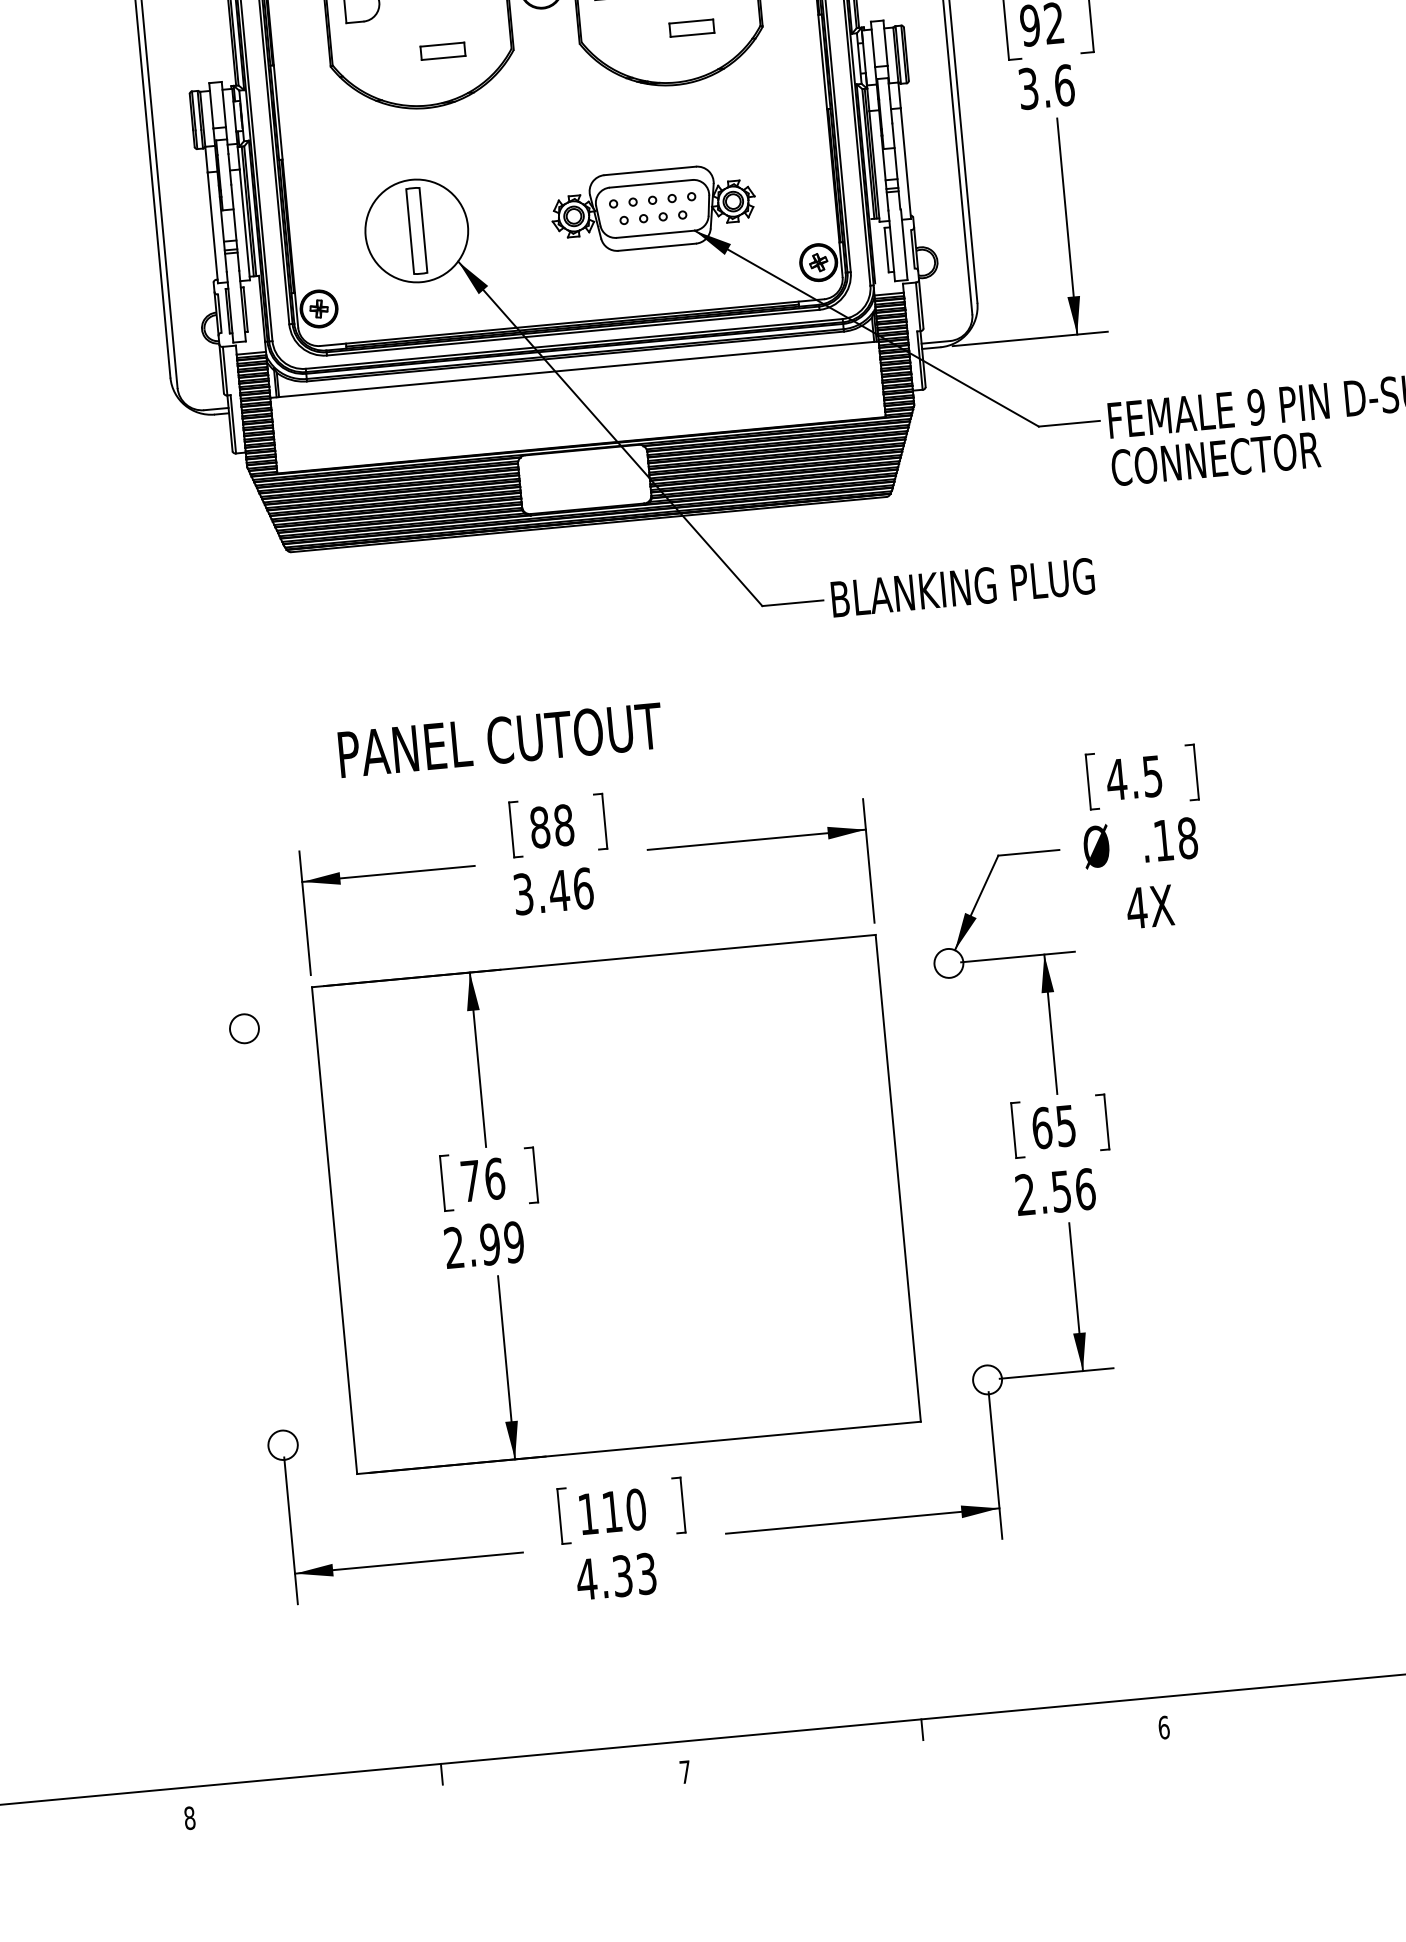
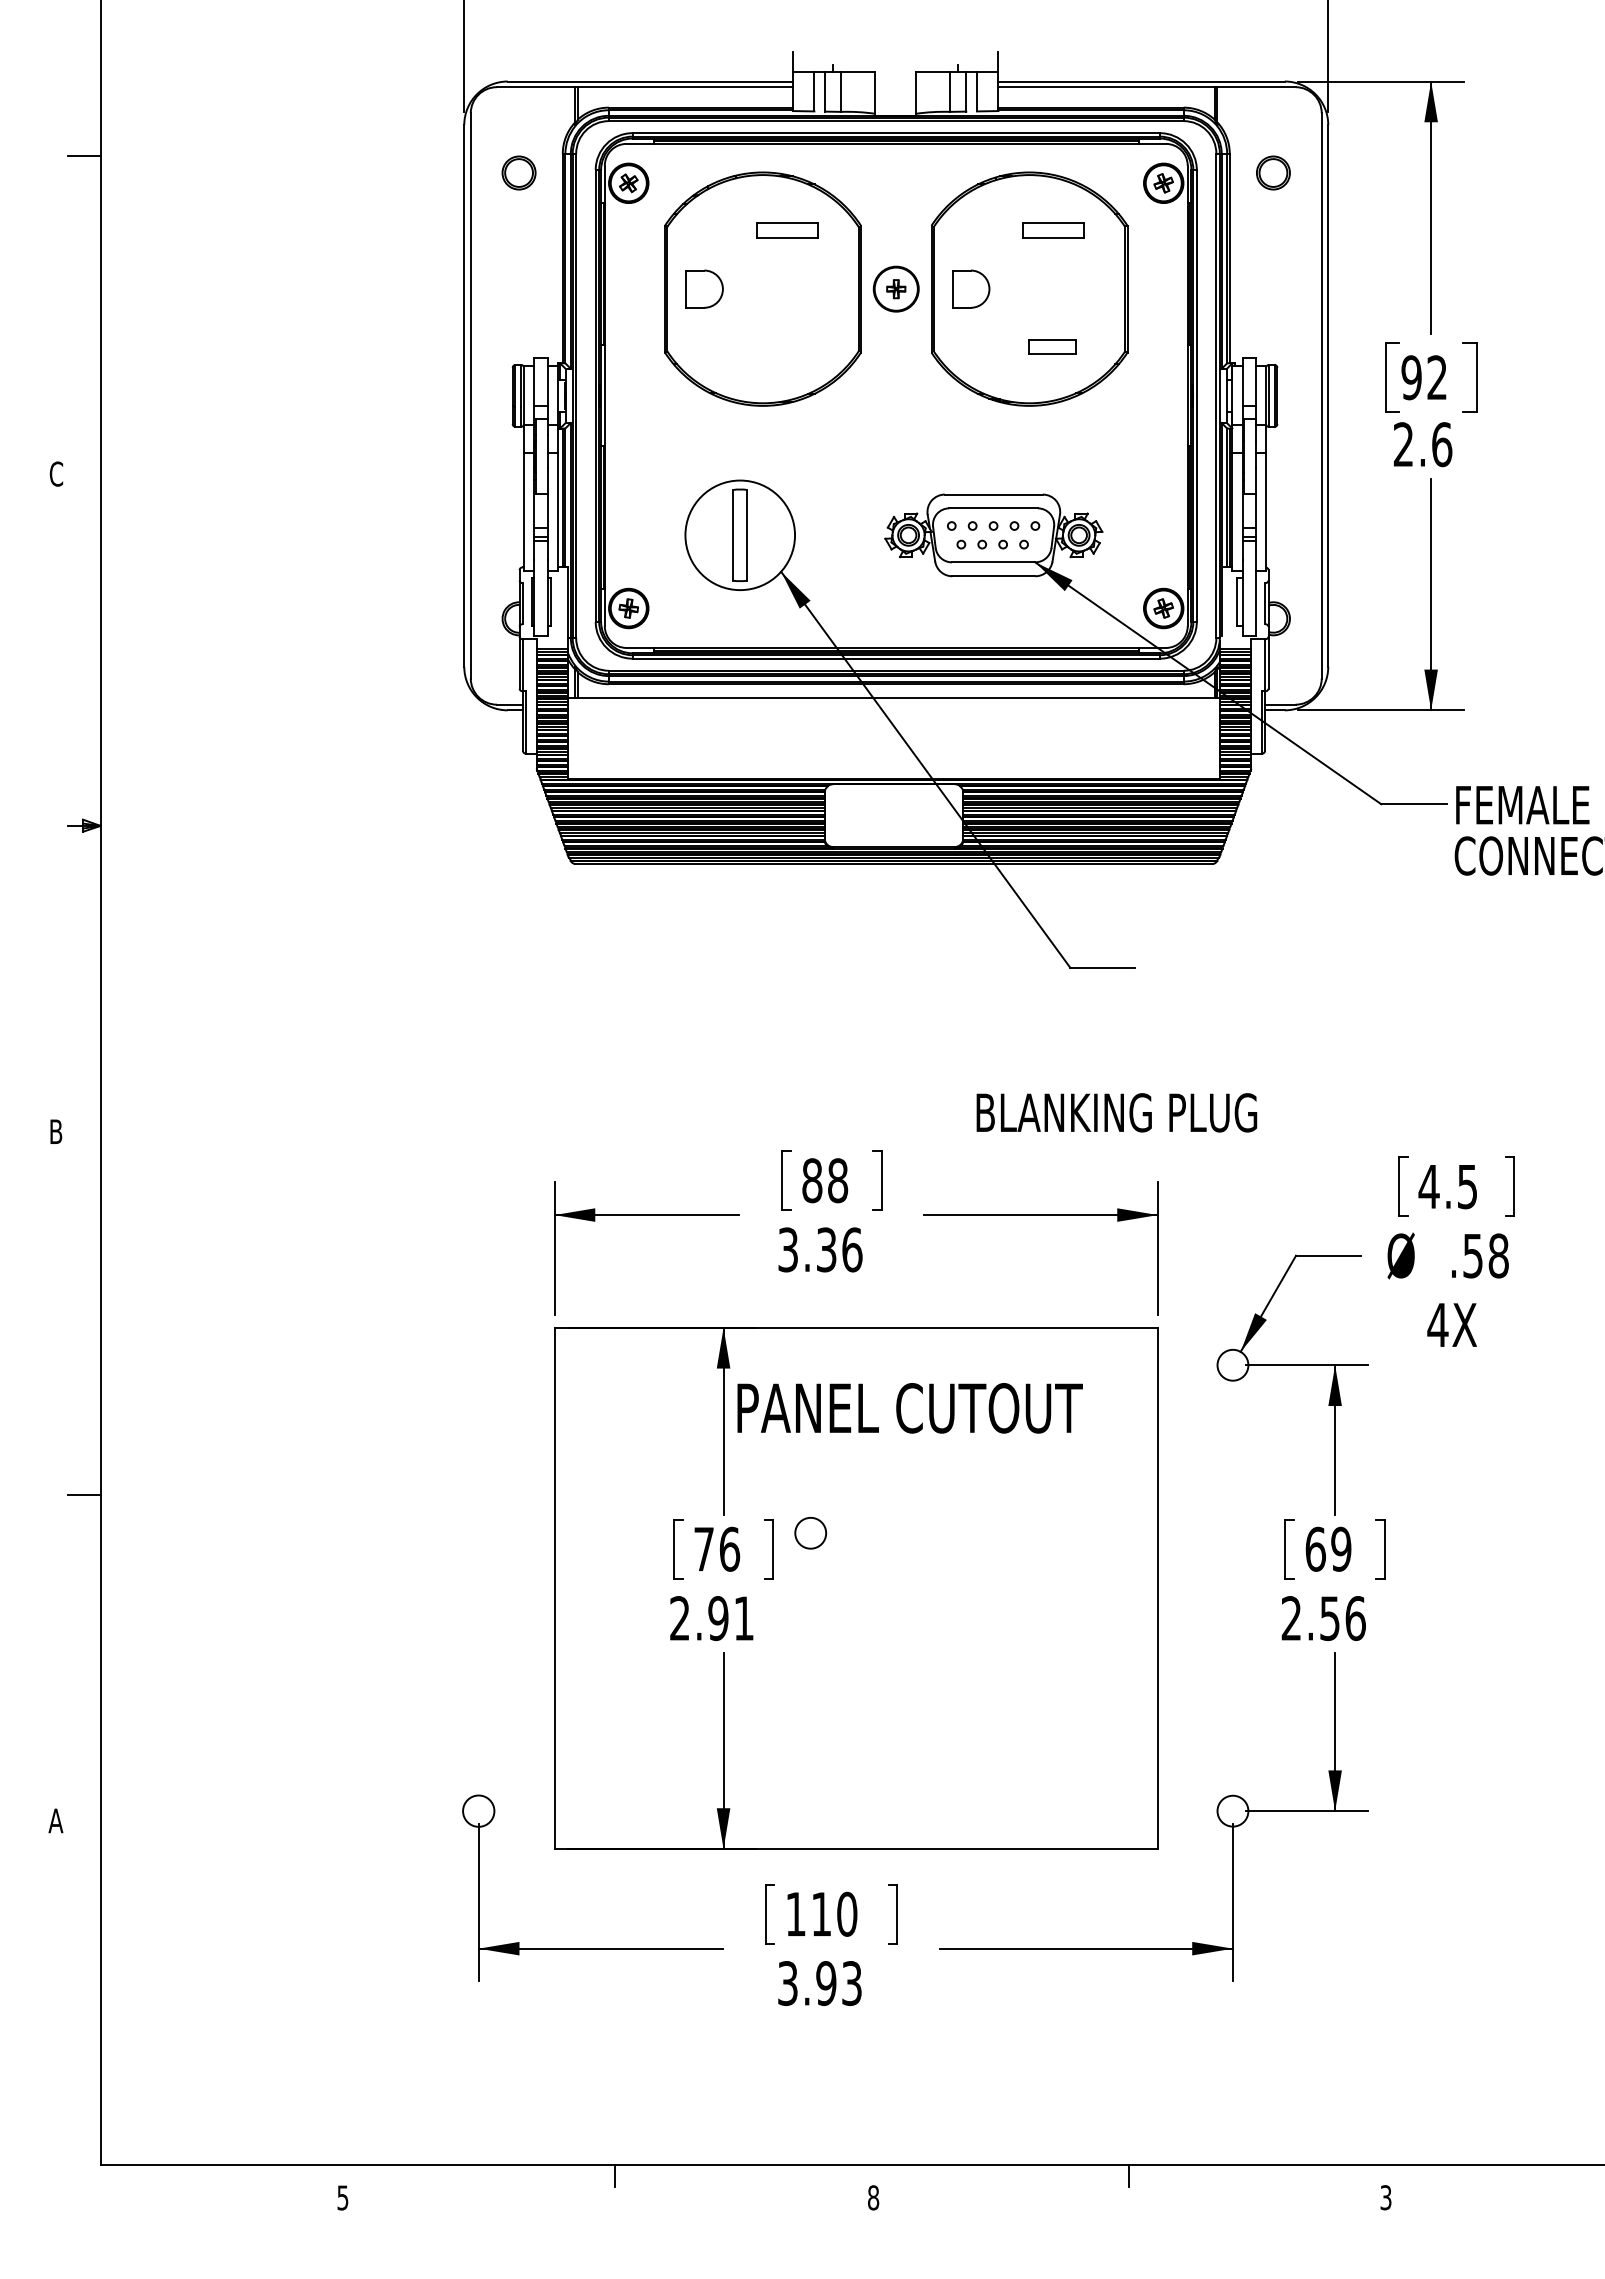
part: (442, 50) -> (785, 346), removed
text: (1028, 88) -> (1403, 444), 3.6 -> 2.6
text: (962, 587) -> (1116, 1112), moved
text: (500, 740) -> (909, 1408), moved
text: (1163, 841) -> (1472, 1256), .18 -> .58
text: (559, 890) -> (826, 1249), 3.46 -> 3.36
circle: (244, 1028) -> (810, 1532), moved
text: (1066, 1125) -> (1341, 1548), 65 -> 69
text: (514, 1242) -> (744, 1618), 2.99 -> 2.91
text: (604, 1577) -> (806, 1983), 4.33 -> 3.93
text: (1163, 1727) -> (1385, 2197), 6 -> 3
text: (685, 1771) -> (873, 2197), 7 -> 8
text: (189, 1817) -> (342, 2197), 8 -> 5

